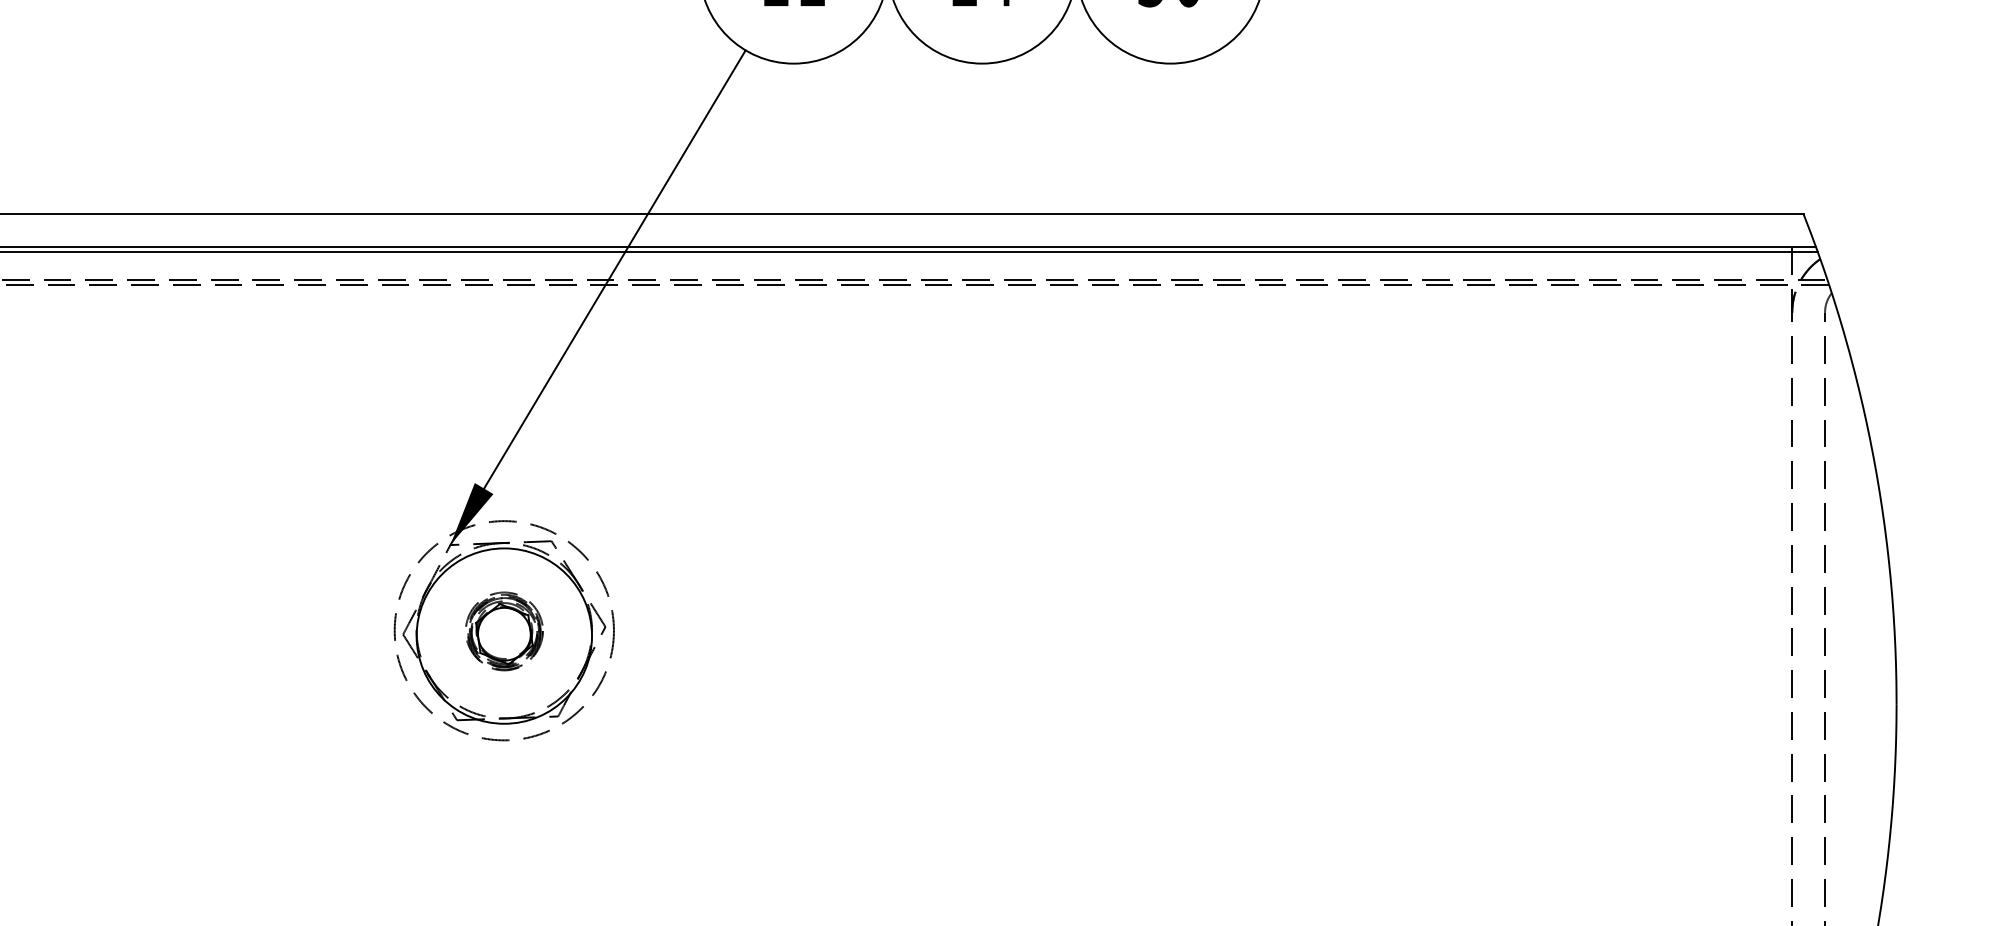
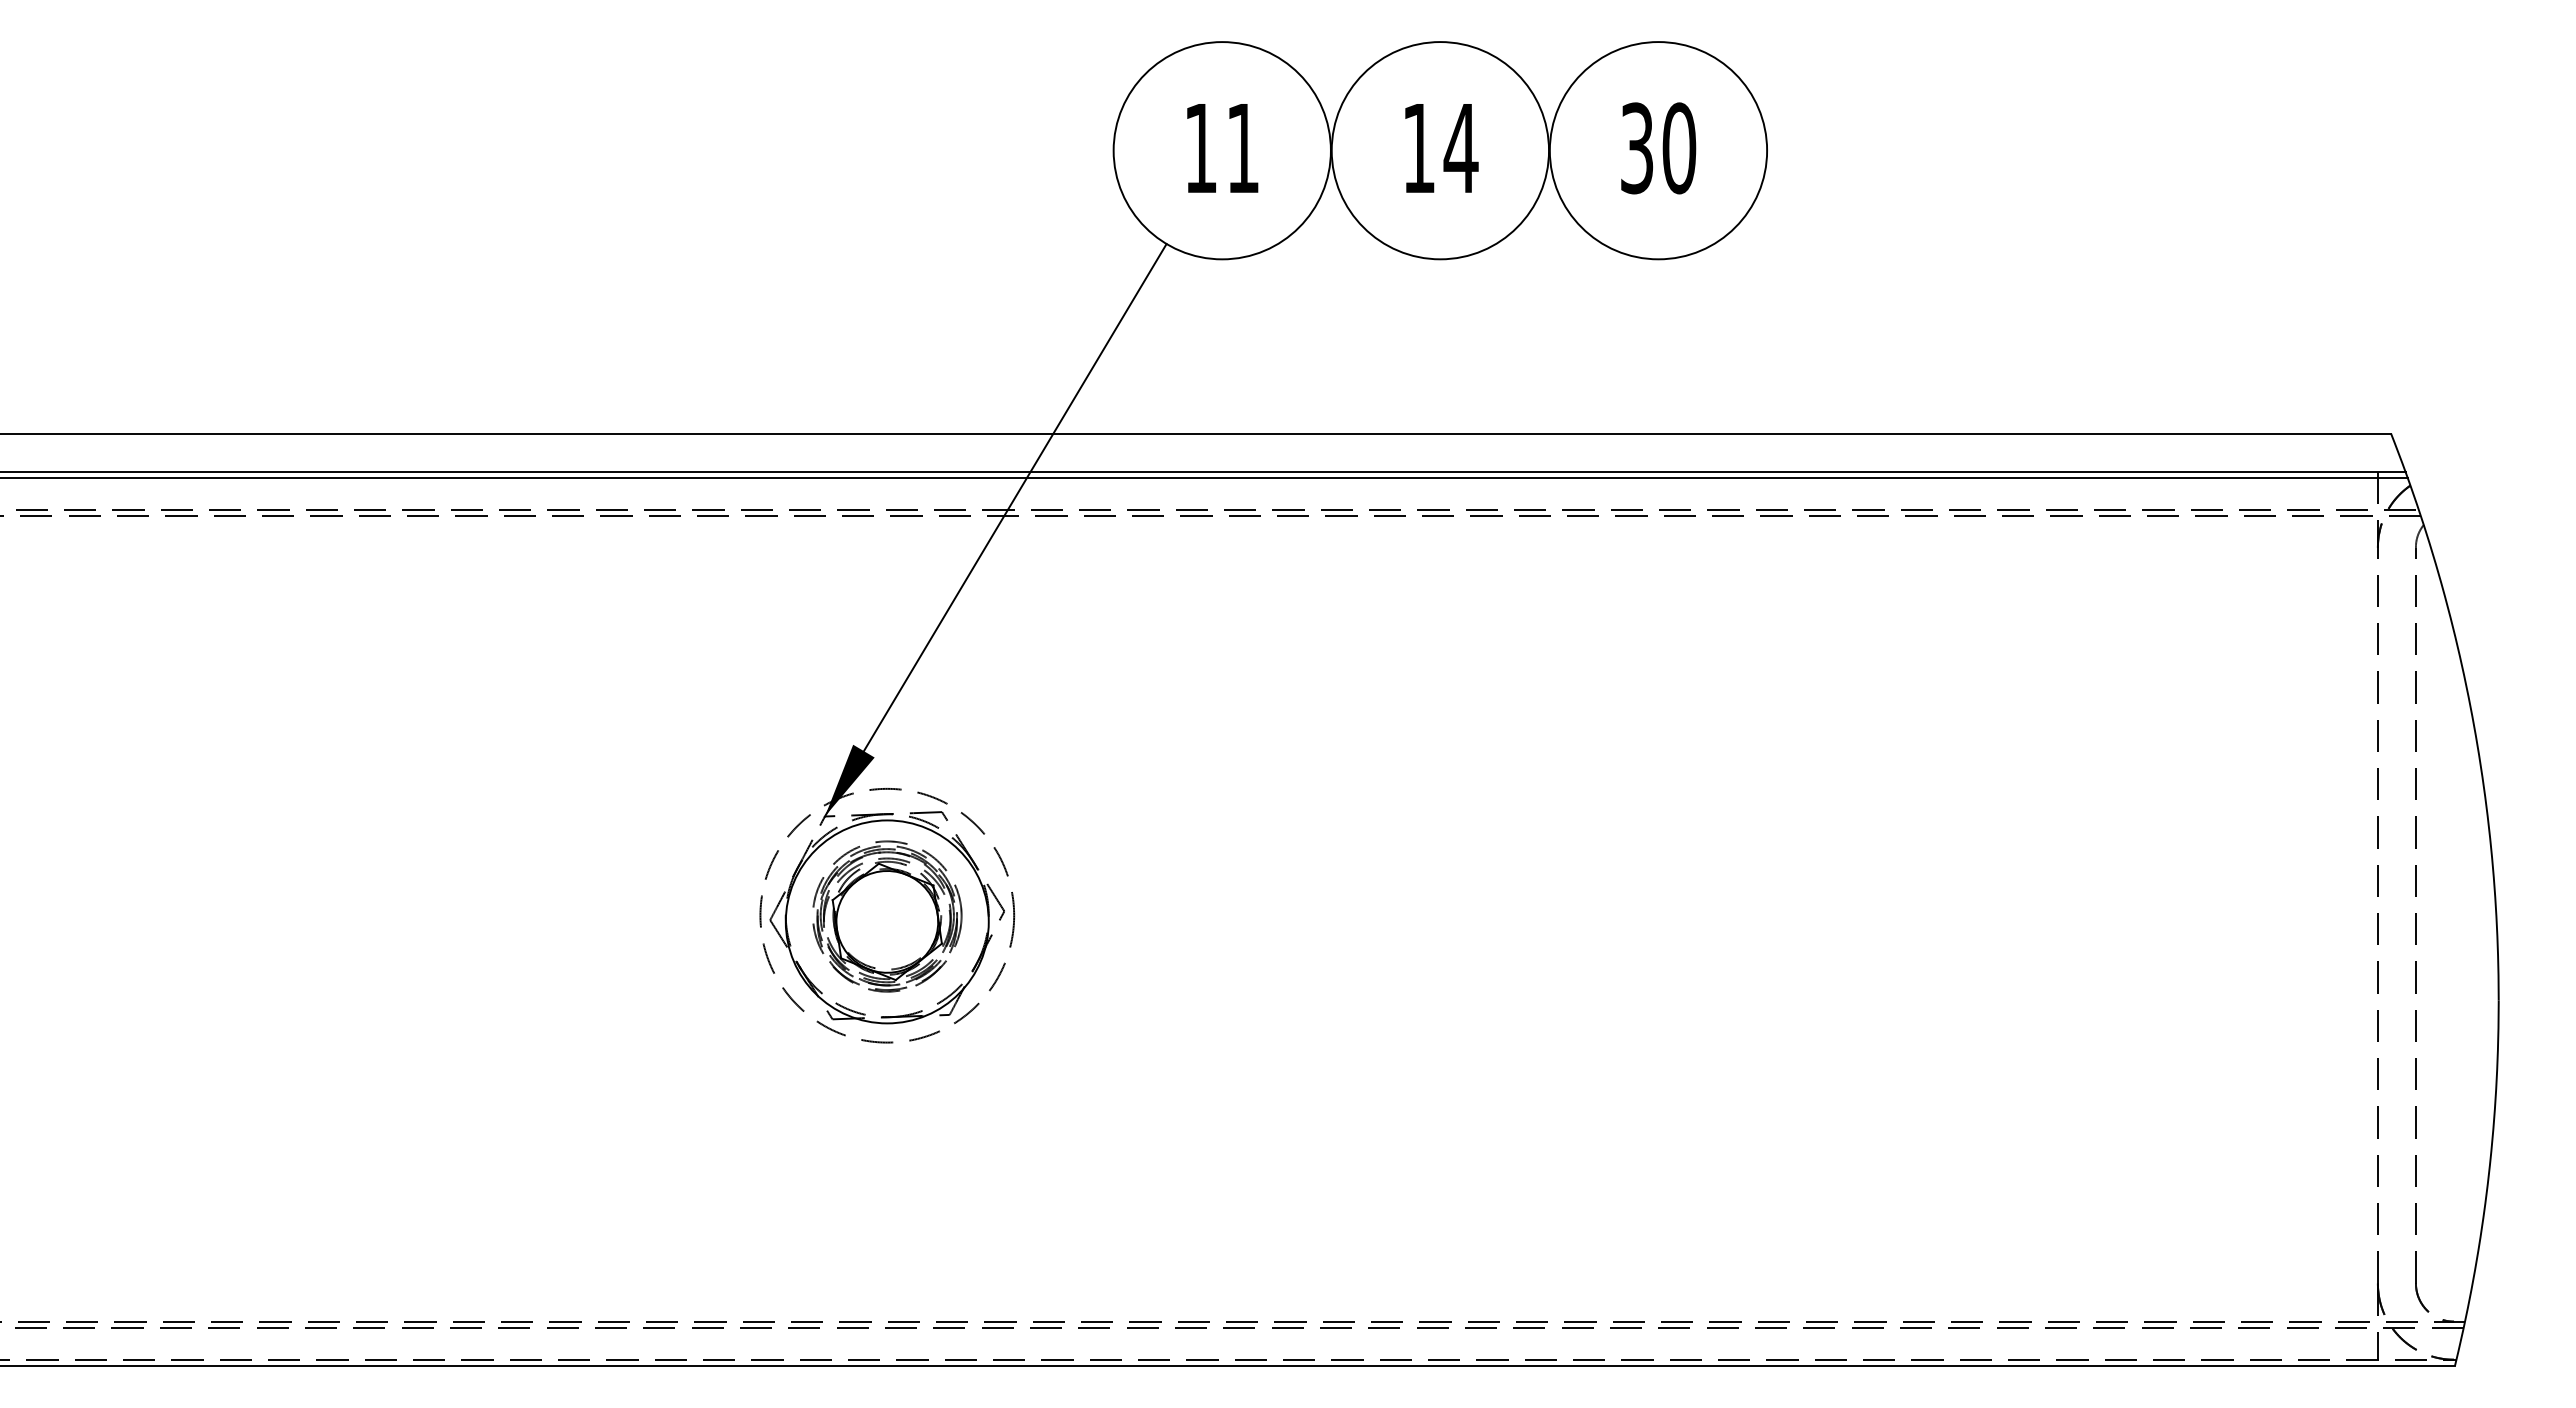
part: (504, 631) -> (887, 916), size x1.67

